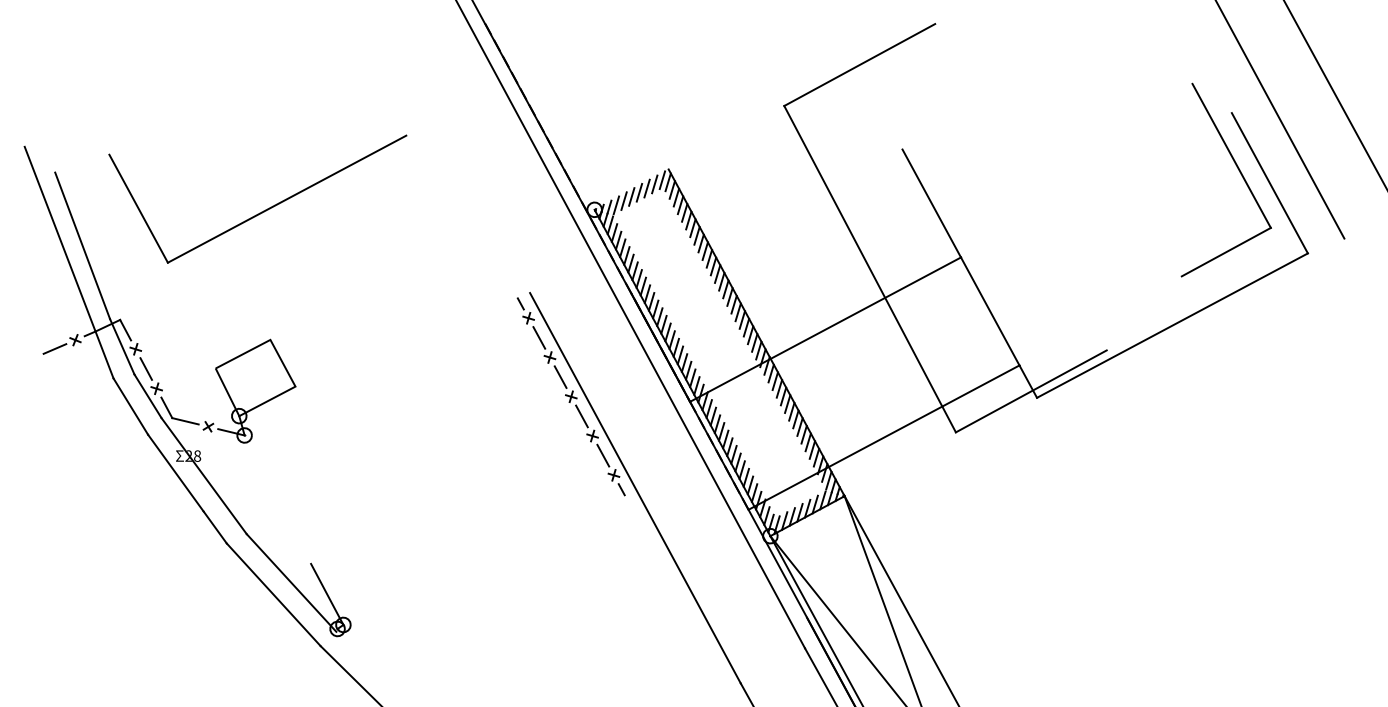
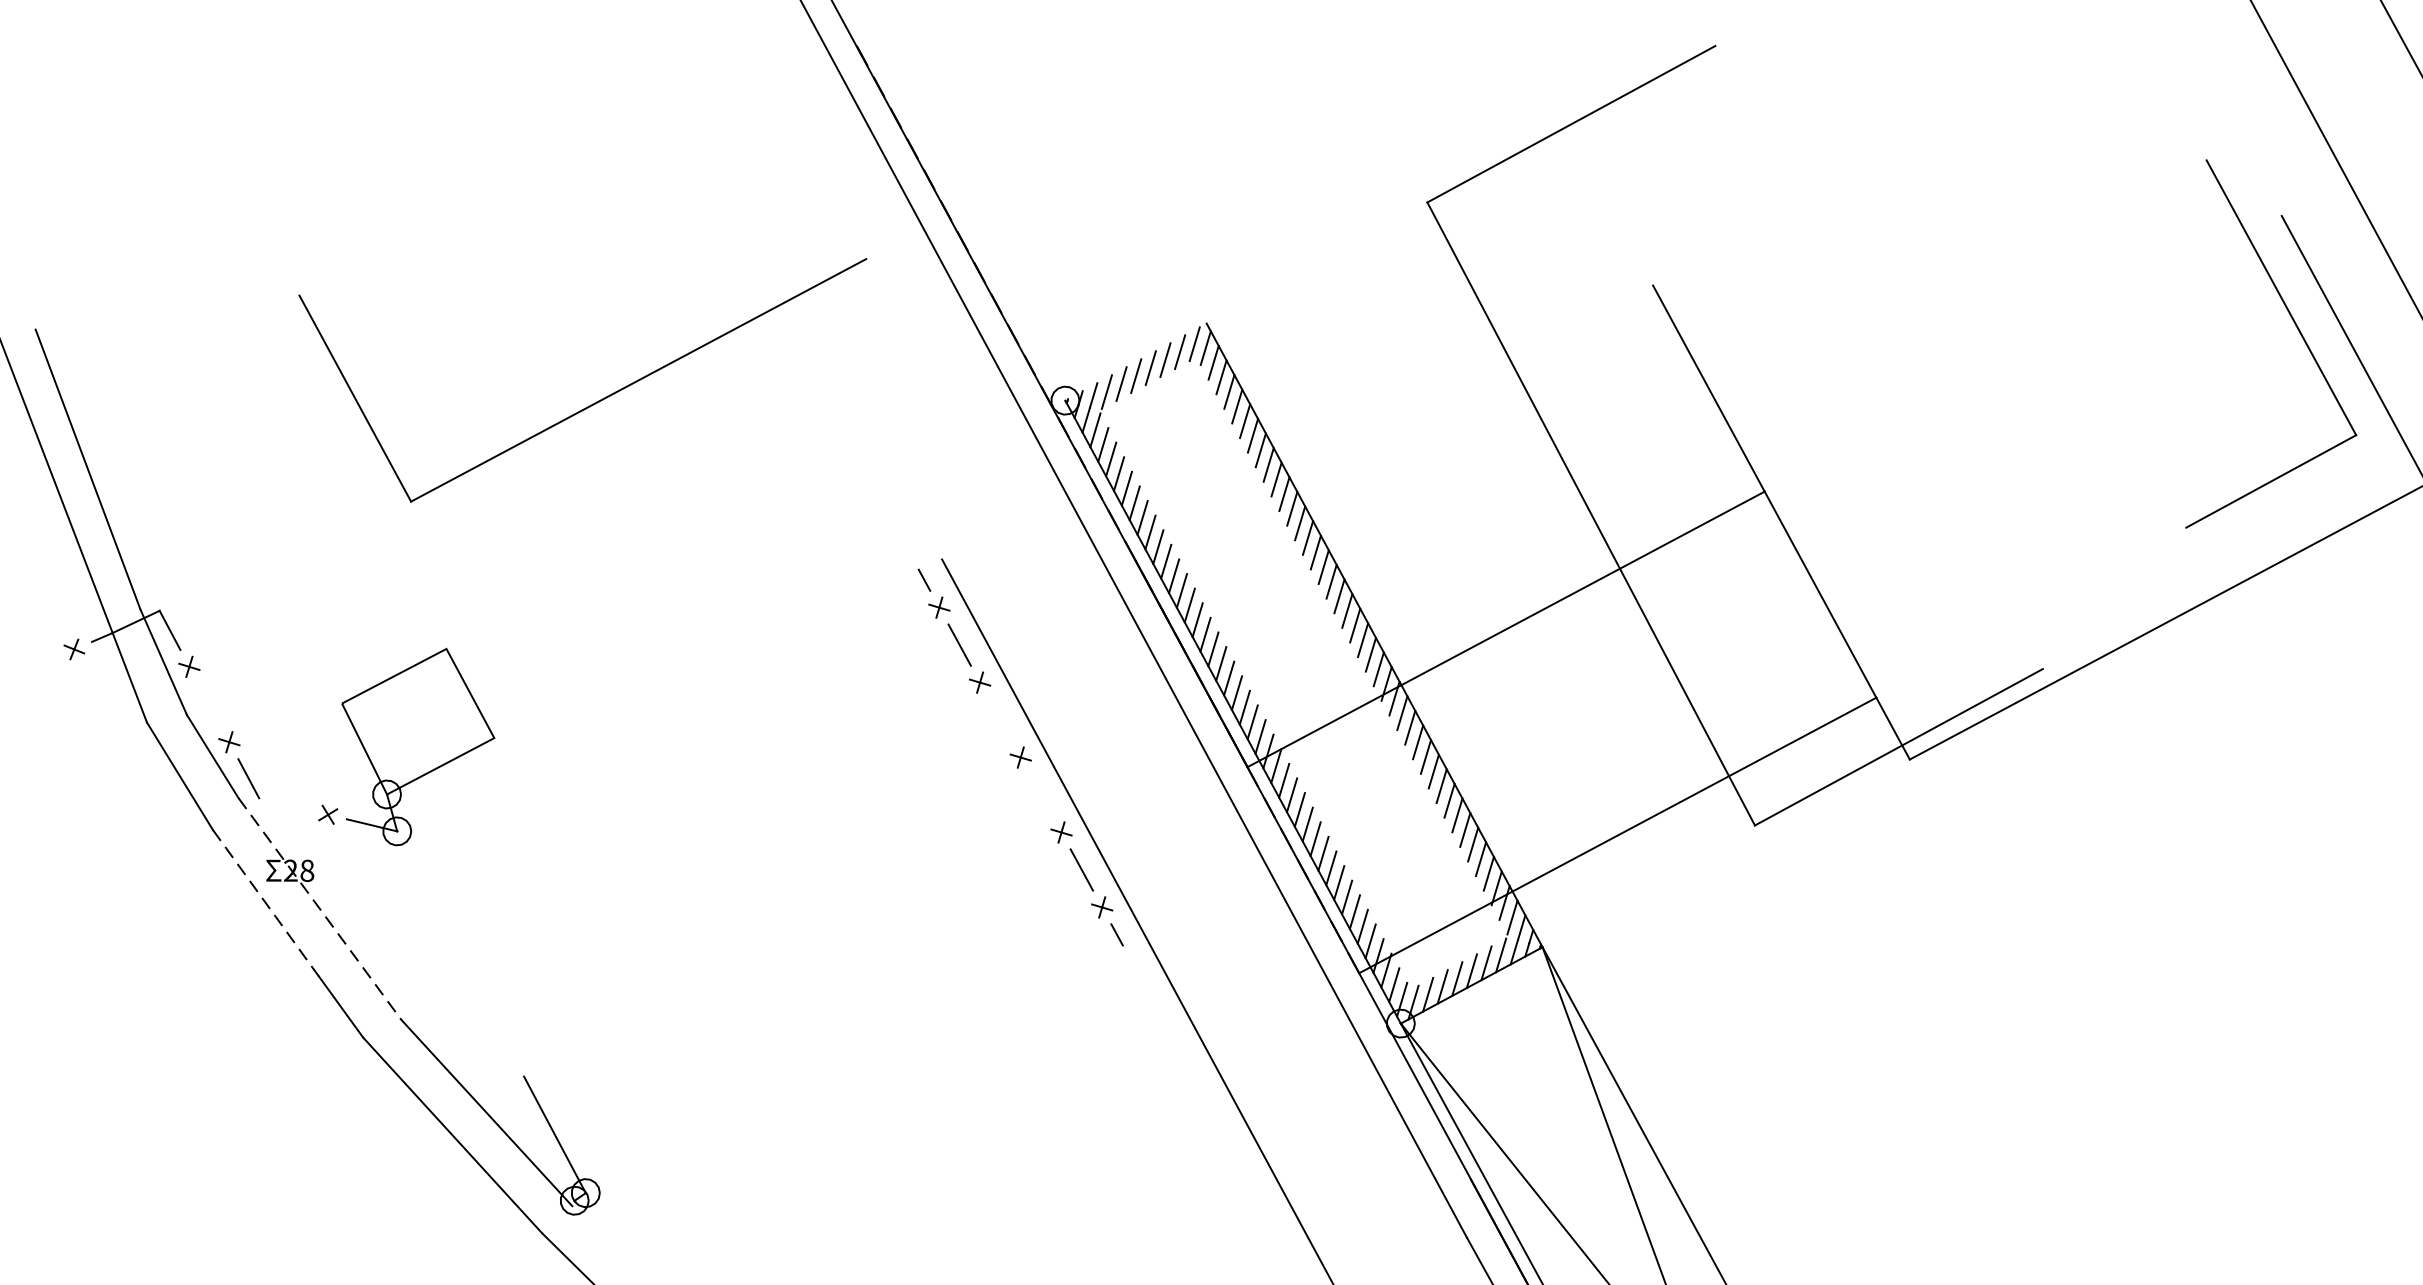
part: (263, 210) -> (593, 401), moved
line: (54, 348) -> (34, 665), removed
line: (146, 368) -> (209, 703), removed
line: (560, 376) -> (1000, 718), removed
line: (581, 416) -> (1040, 795), removed
line: (185, 421) -> (284, 804), removed
line: (176, 473) -> (267, 903), solid -> dashed
line: (204, 476) -> (320, 909), solid -> dashed

